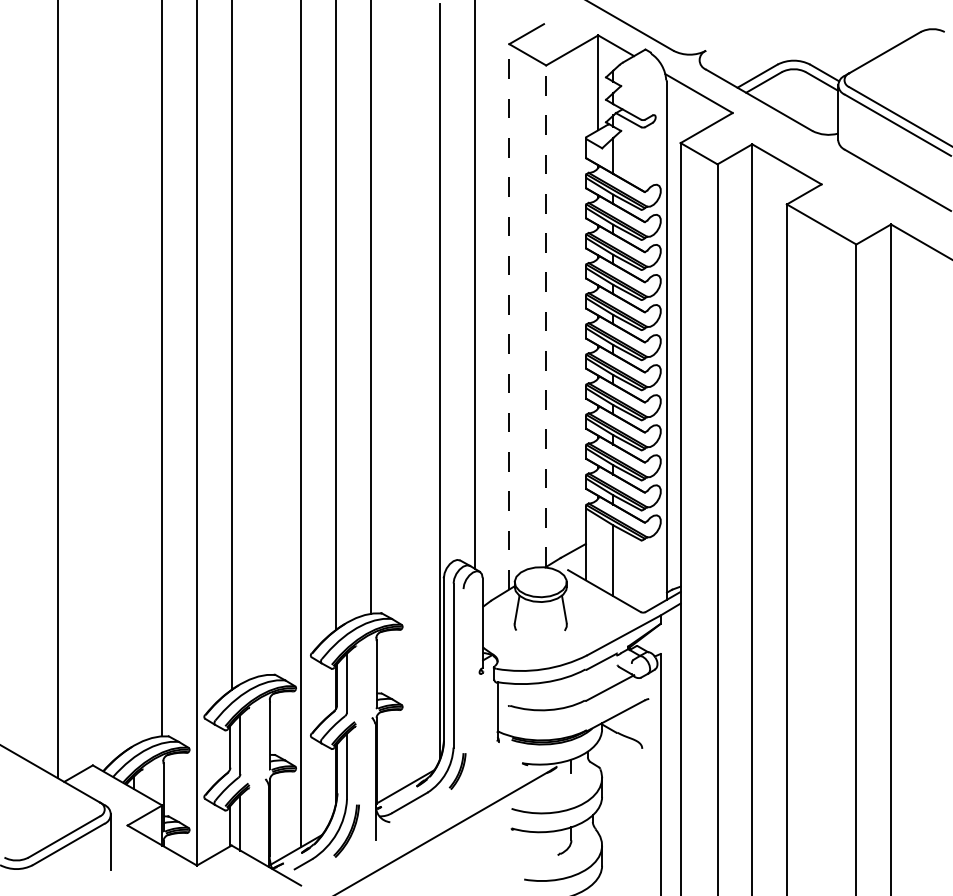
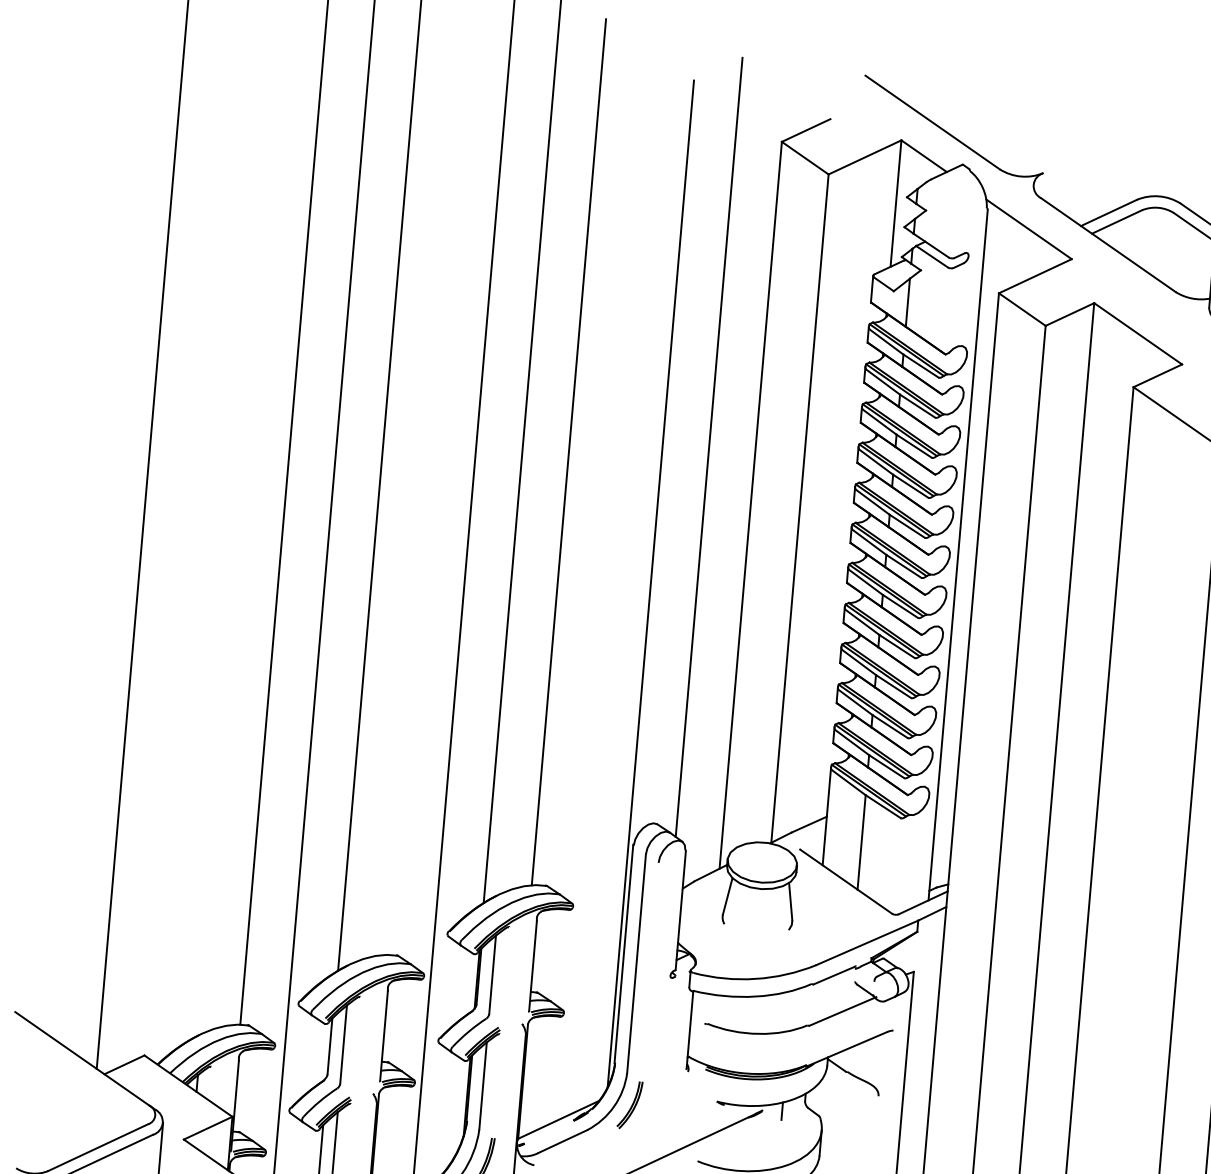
line: (509, 316) -> (751, 504), dashed -> solid
line: (546, 316) -> (800, 509), dashed -> solid

